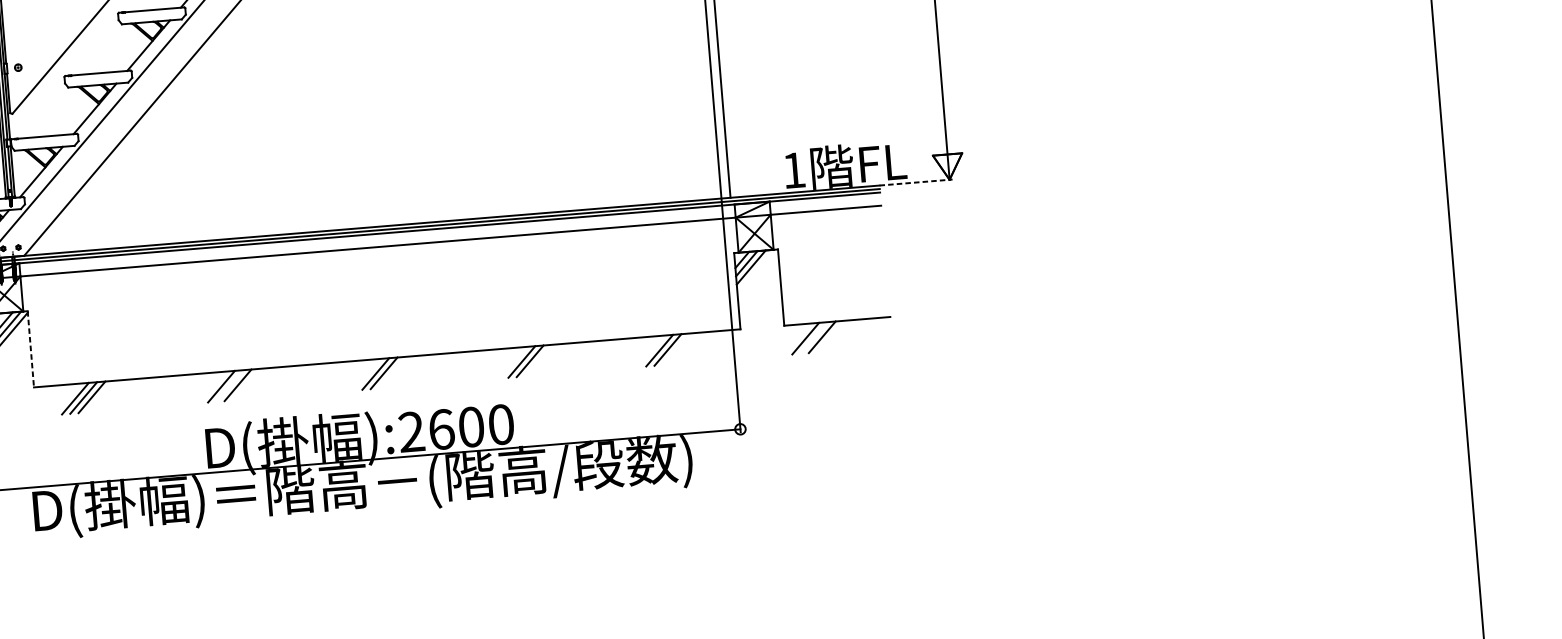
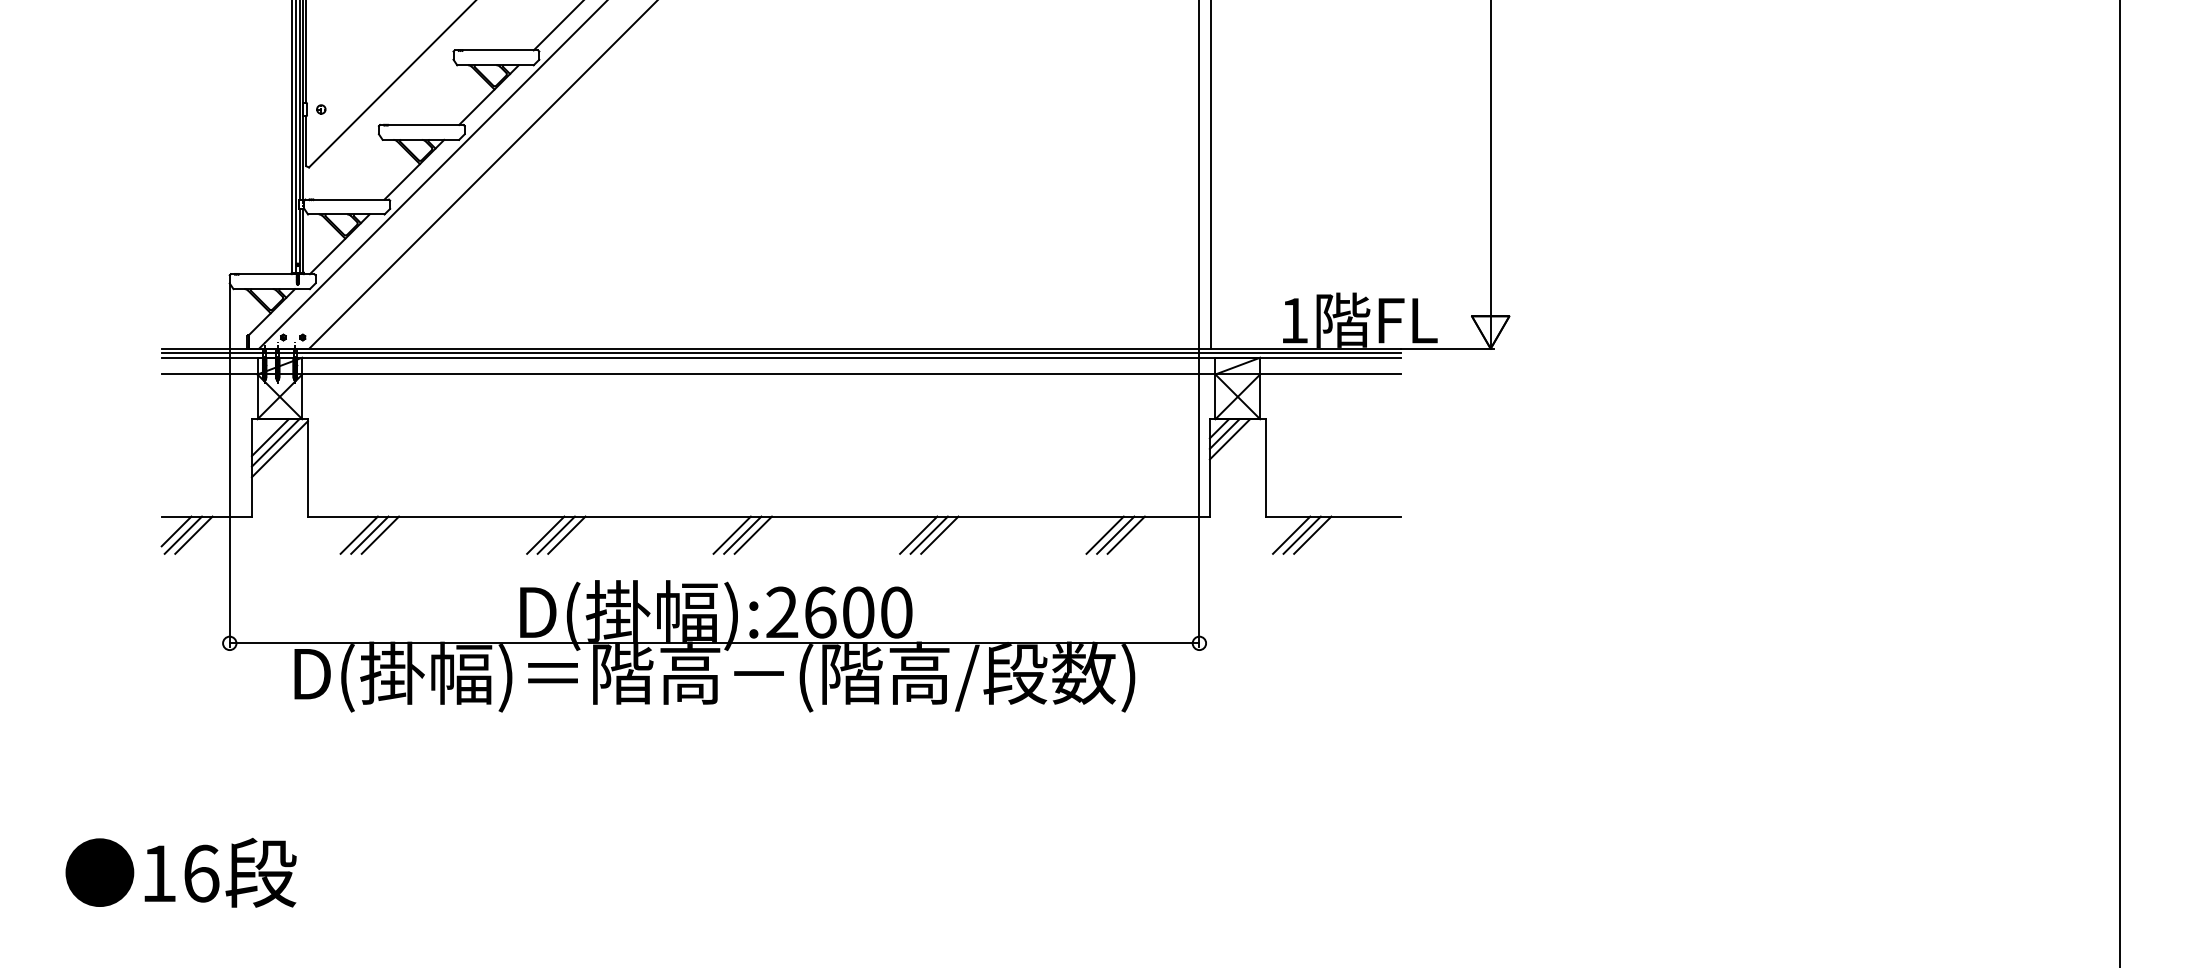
line: (915, 182) -> (1447, 348), dashed -> solid
line: (813, 337) -> (1301, 534), added
line: (30, 348) -> (307, 467), dashed -> solid
line: (675, 348) -> (1125, 534), added
line: (513, 362) -> (918, 534), added
line: (366, 374) -> (731, 534), added
line: (229, 385) -> (555, 534), added

